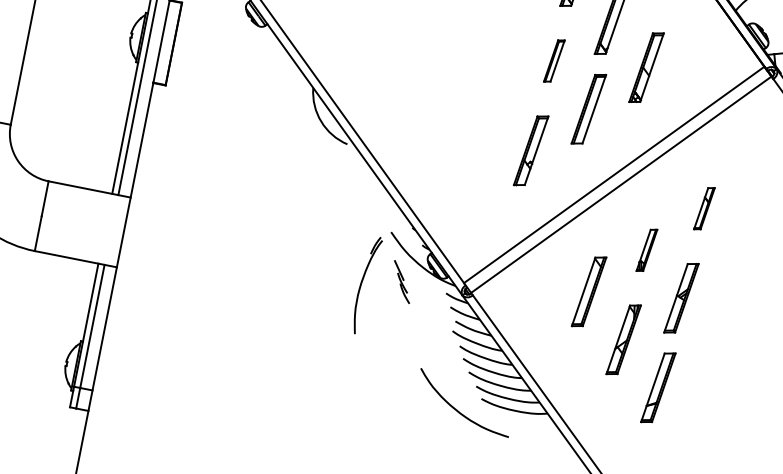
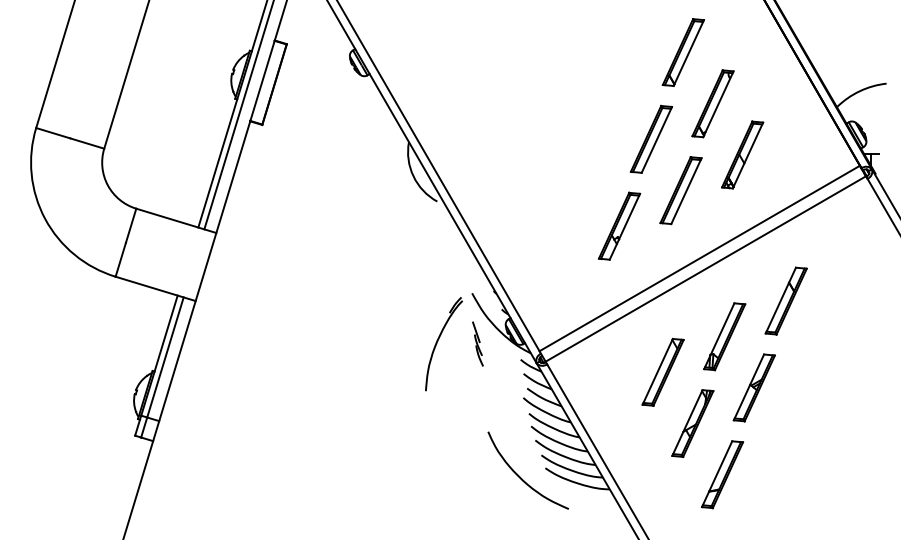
part: (554, 60) -> (651, 138), size x1.67
part: (703, 208) -> (785, 300), size x1.67
part: (646, 250) -> (724, 336), size x1.67

